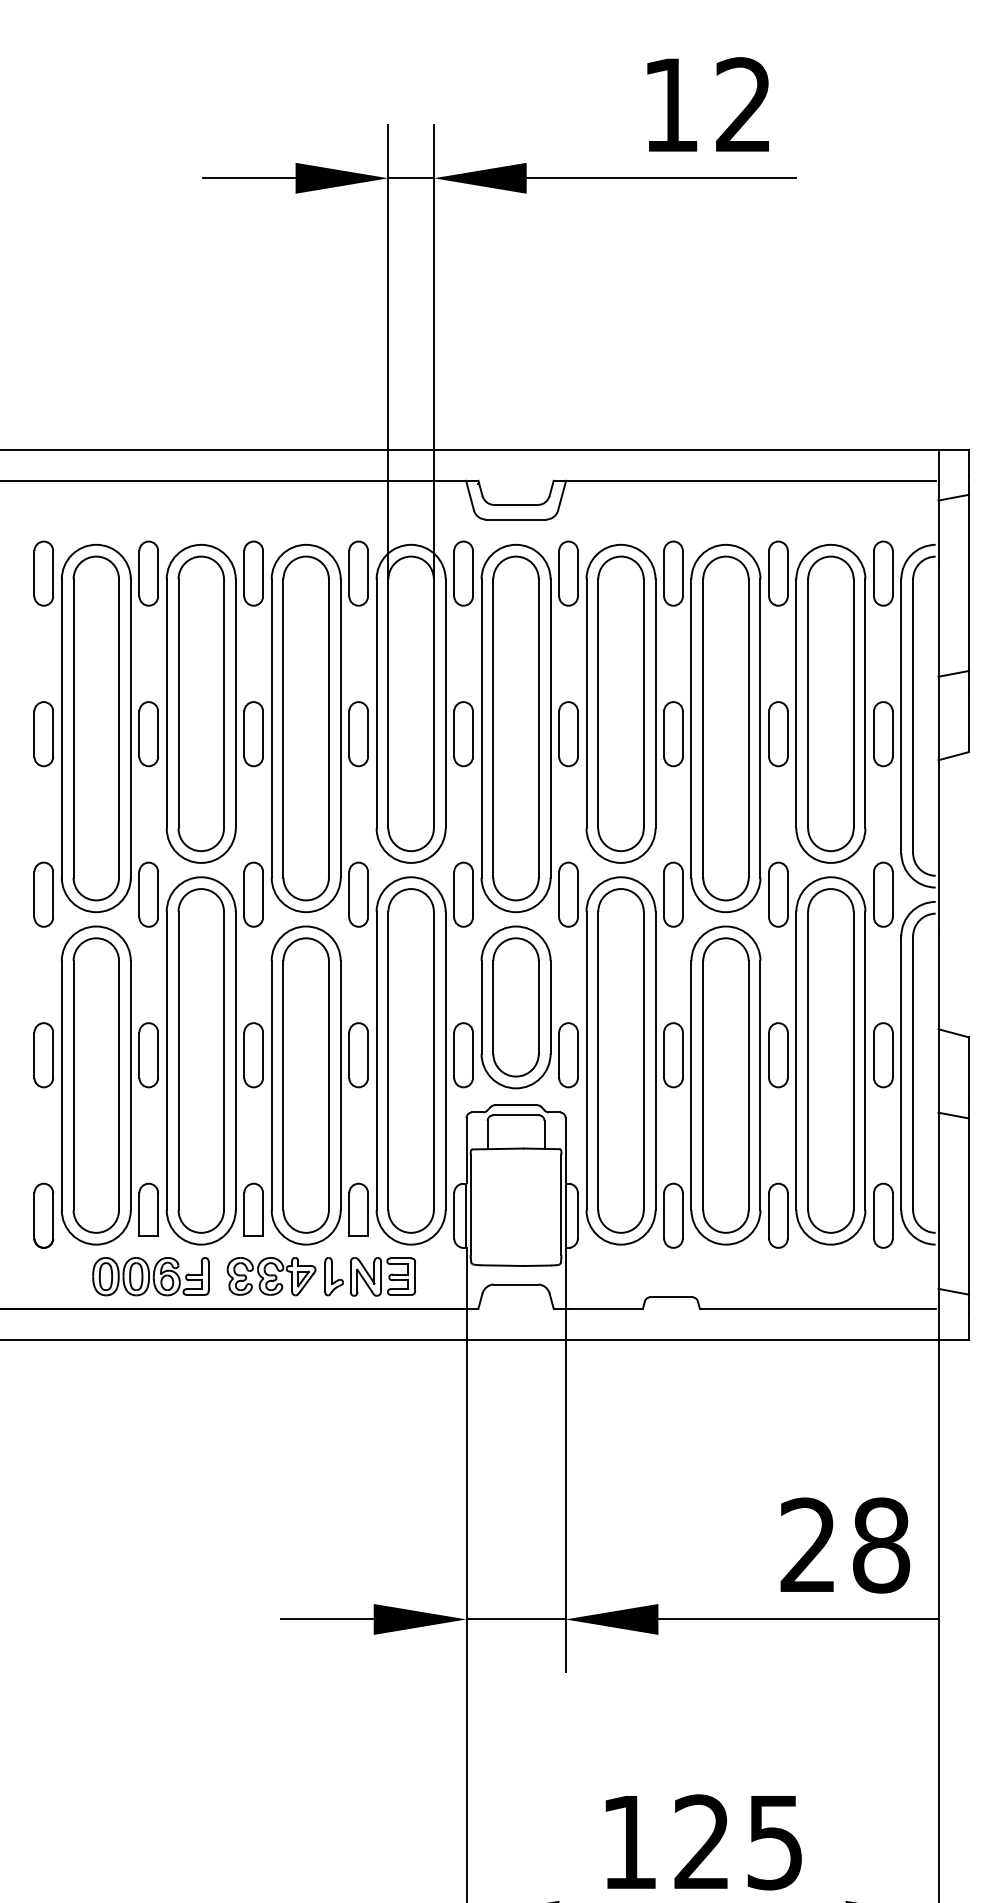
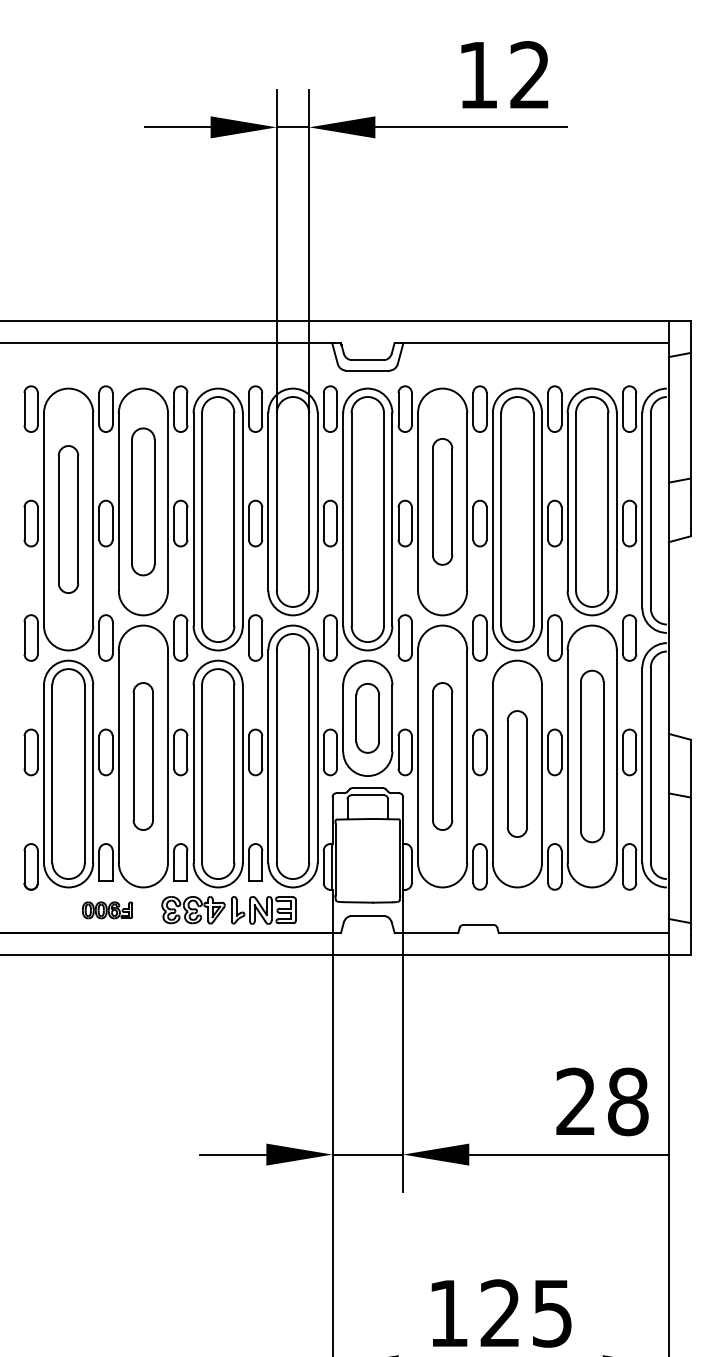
part: (200, 703) -> (142, 501), size x0.7
part: (620, 703) -> (442, 501), size x0.6
part: (95, 728) -> (68, 519), size x0.6
part: (515, 1007) -> (367, 718), size x0.7
part: (200, 1060) -> (142, 756), size x0.6
part: (620, 1060) -> (442, 756), size x0.6
part: (830, 1060) -> (591, 756), size x0.7
part: (725, 1085) -> (517, 774), size x0.6
part: (150, 1276) -> (107, 910), size x0.6

